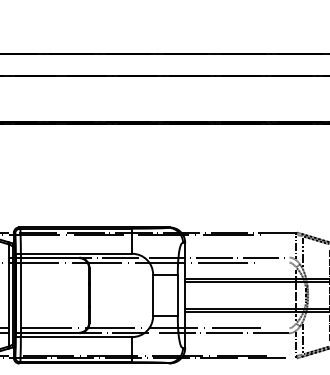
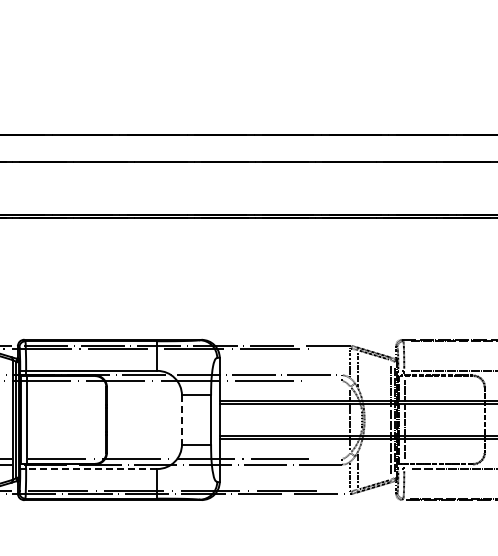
line: (152, 295) -> (181, 419), solid -> dashed
line: (76, 337) -> (91, 469), solid -> dashed

